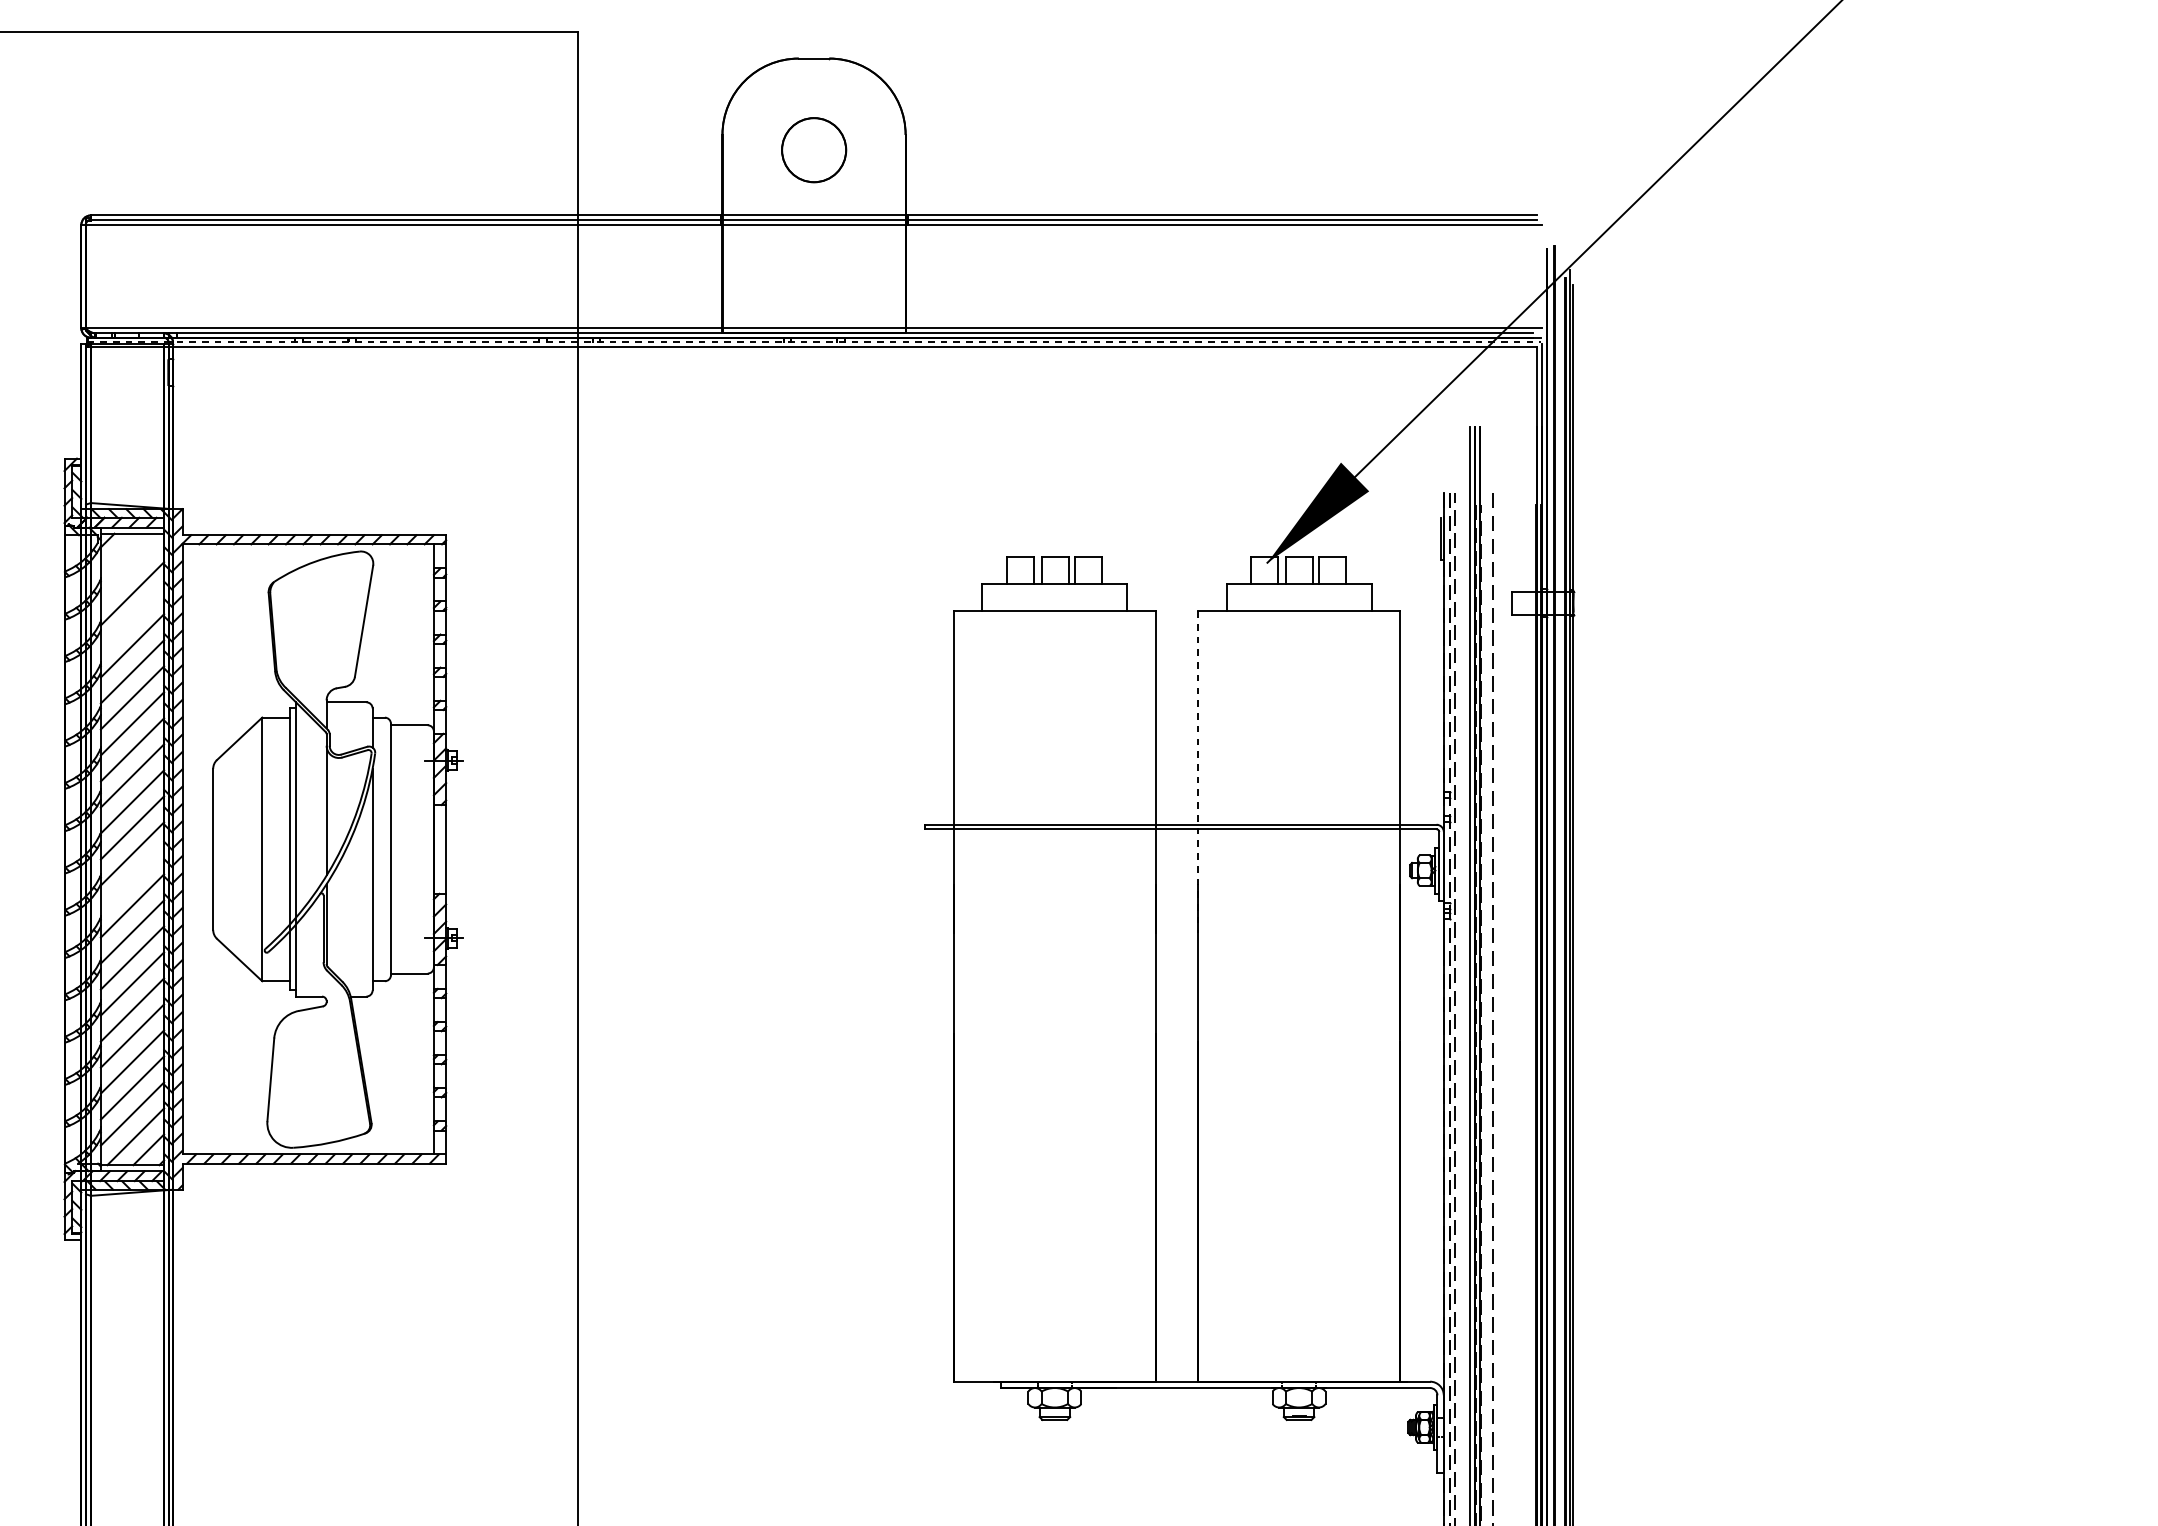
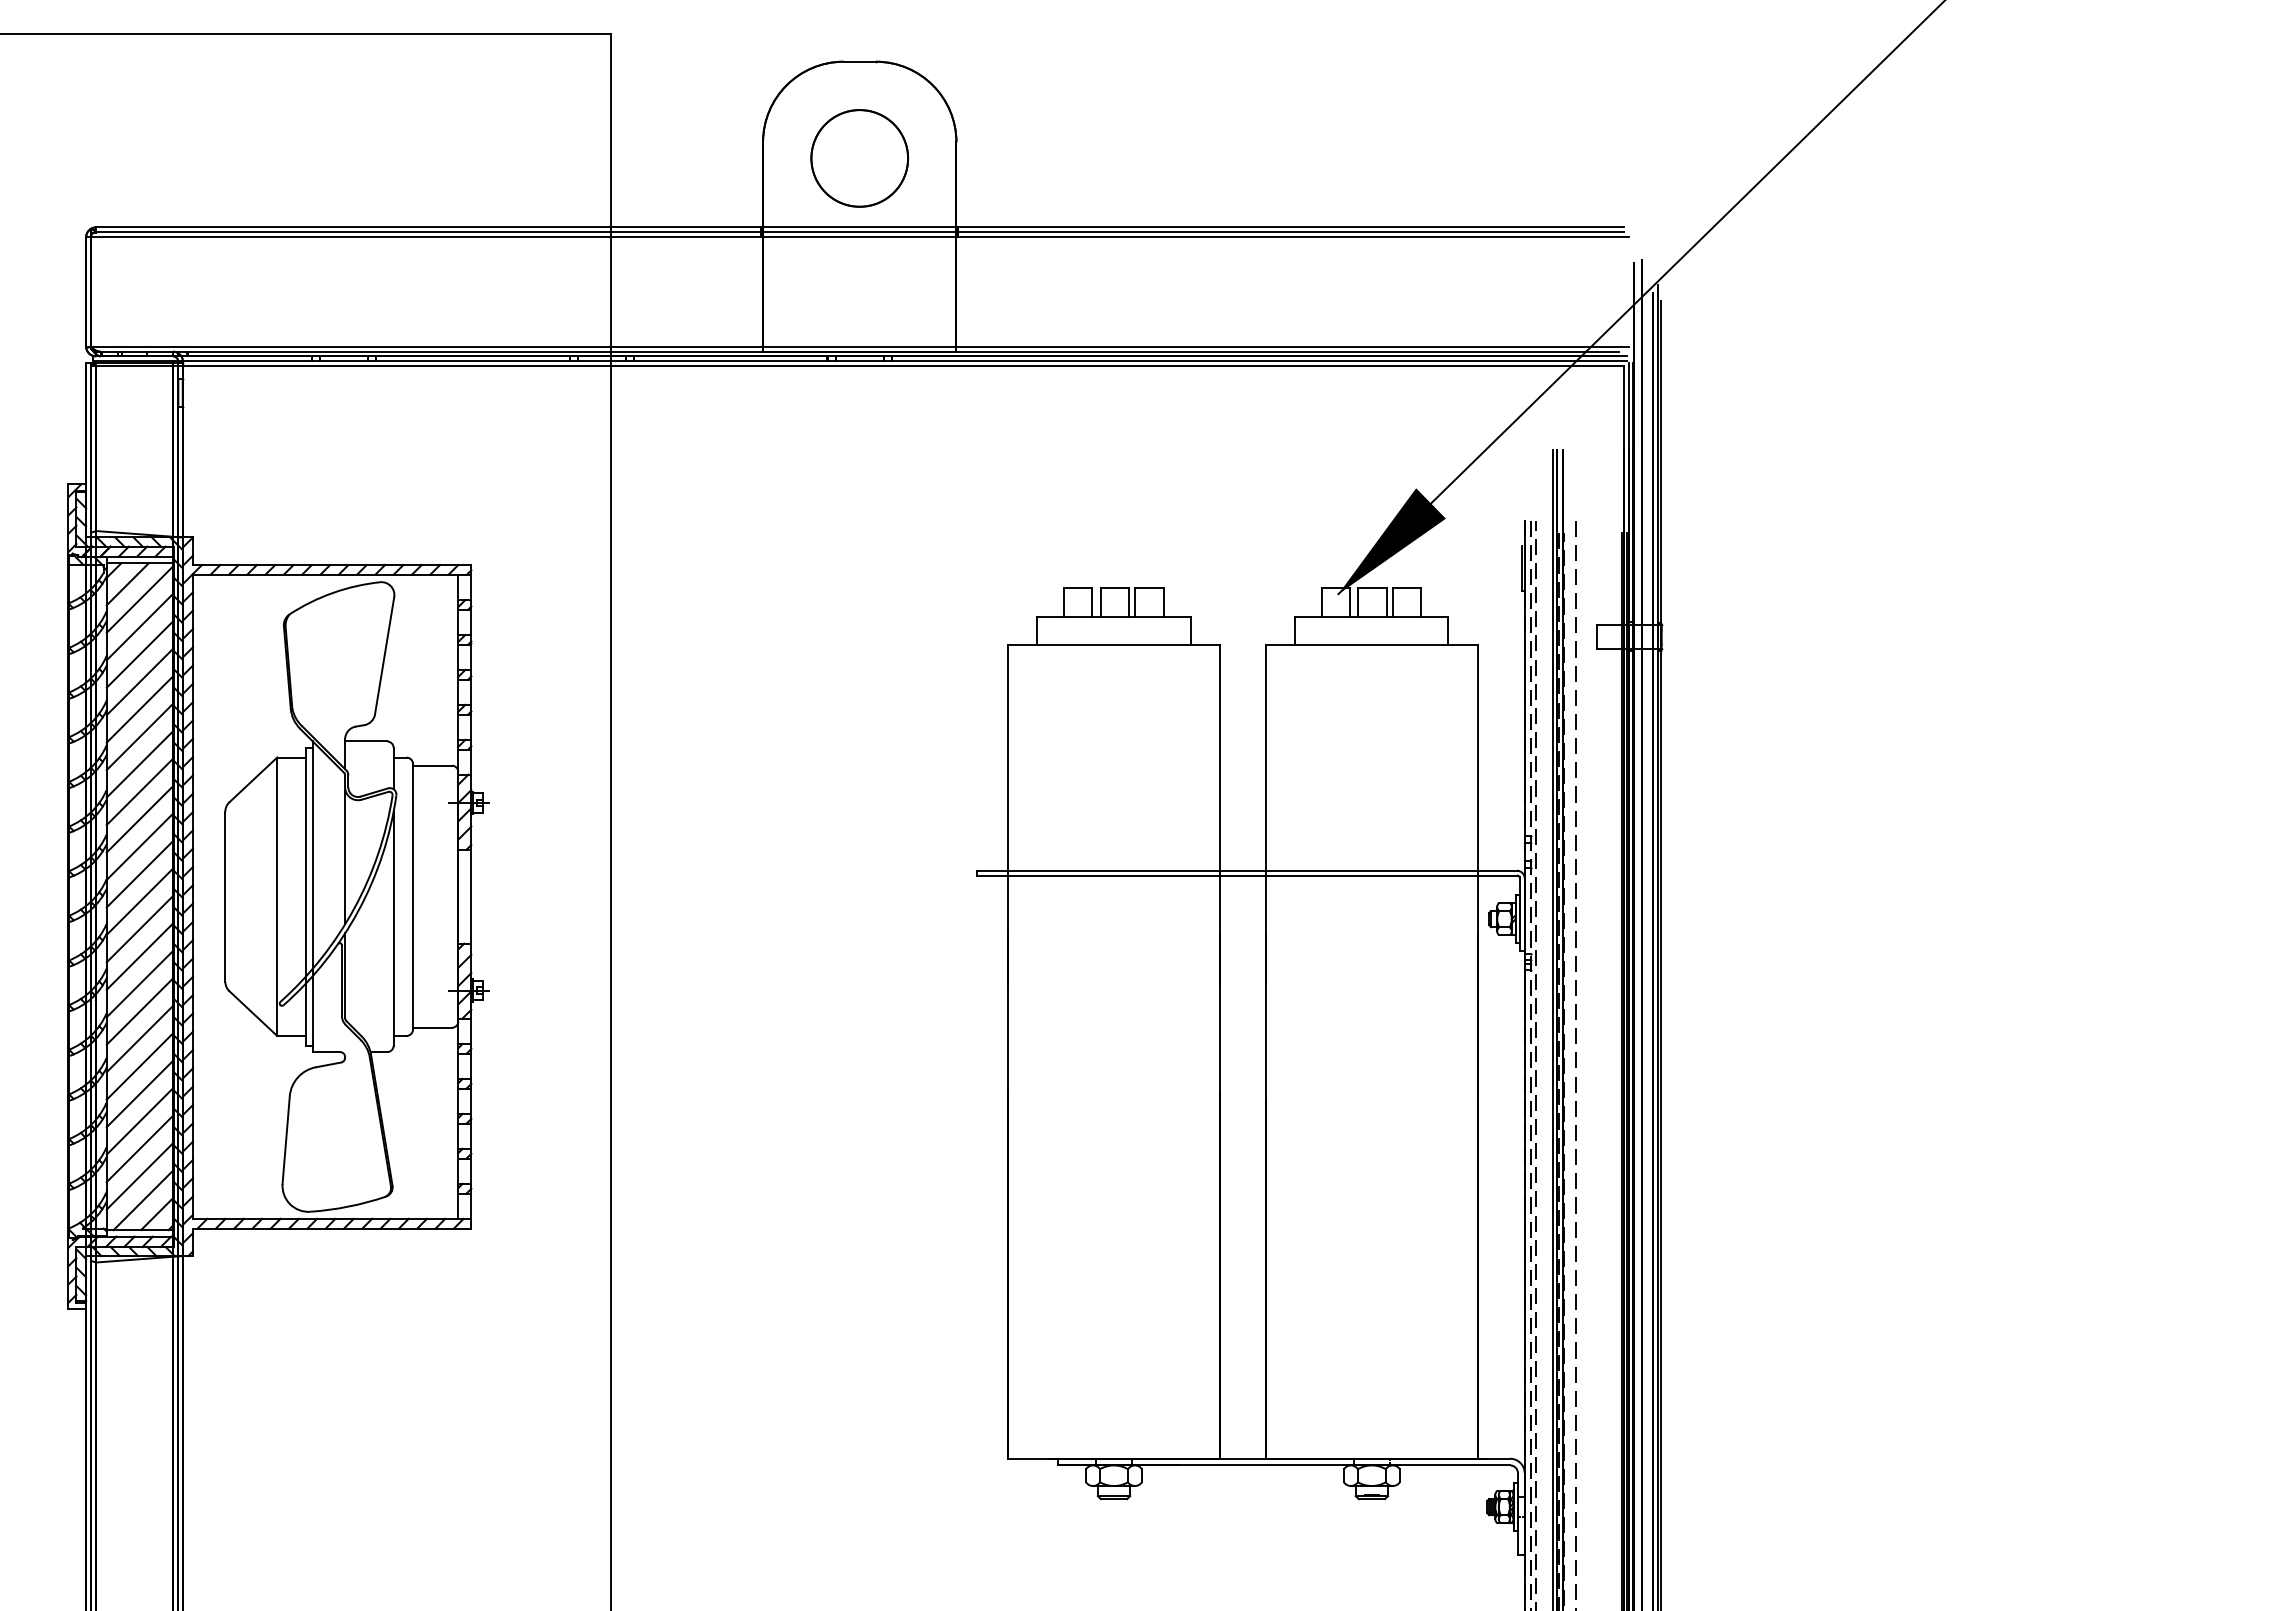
part: (813, 150) -> (859, 158), size x1.43
line: (814, 341) -> (860, 360), dashed -> solid
line: (120, 553) -> (127, 584), added
line: (131, 566) -> (139, 598), added
line: (131, 619) -> (139, 653), added
line: (1198, 771) -> (1265, 814), dashed -> solid
line: (131, 879) -> (139, 928), added

